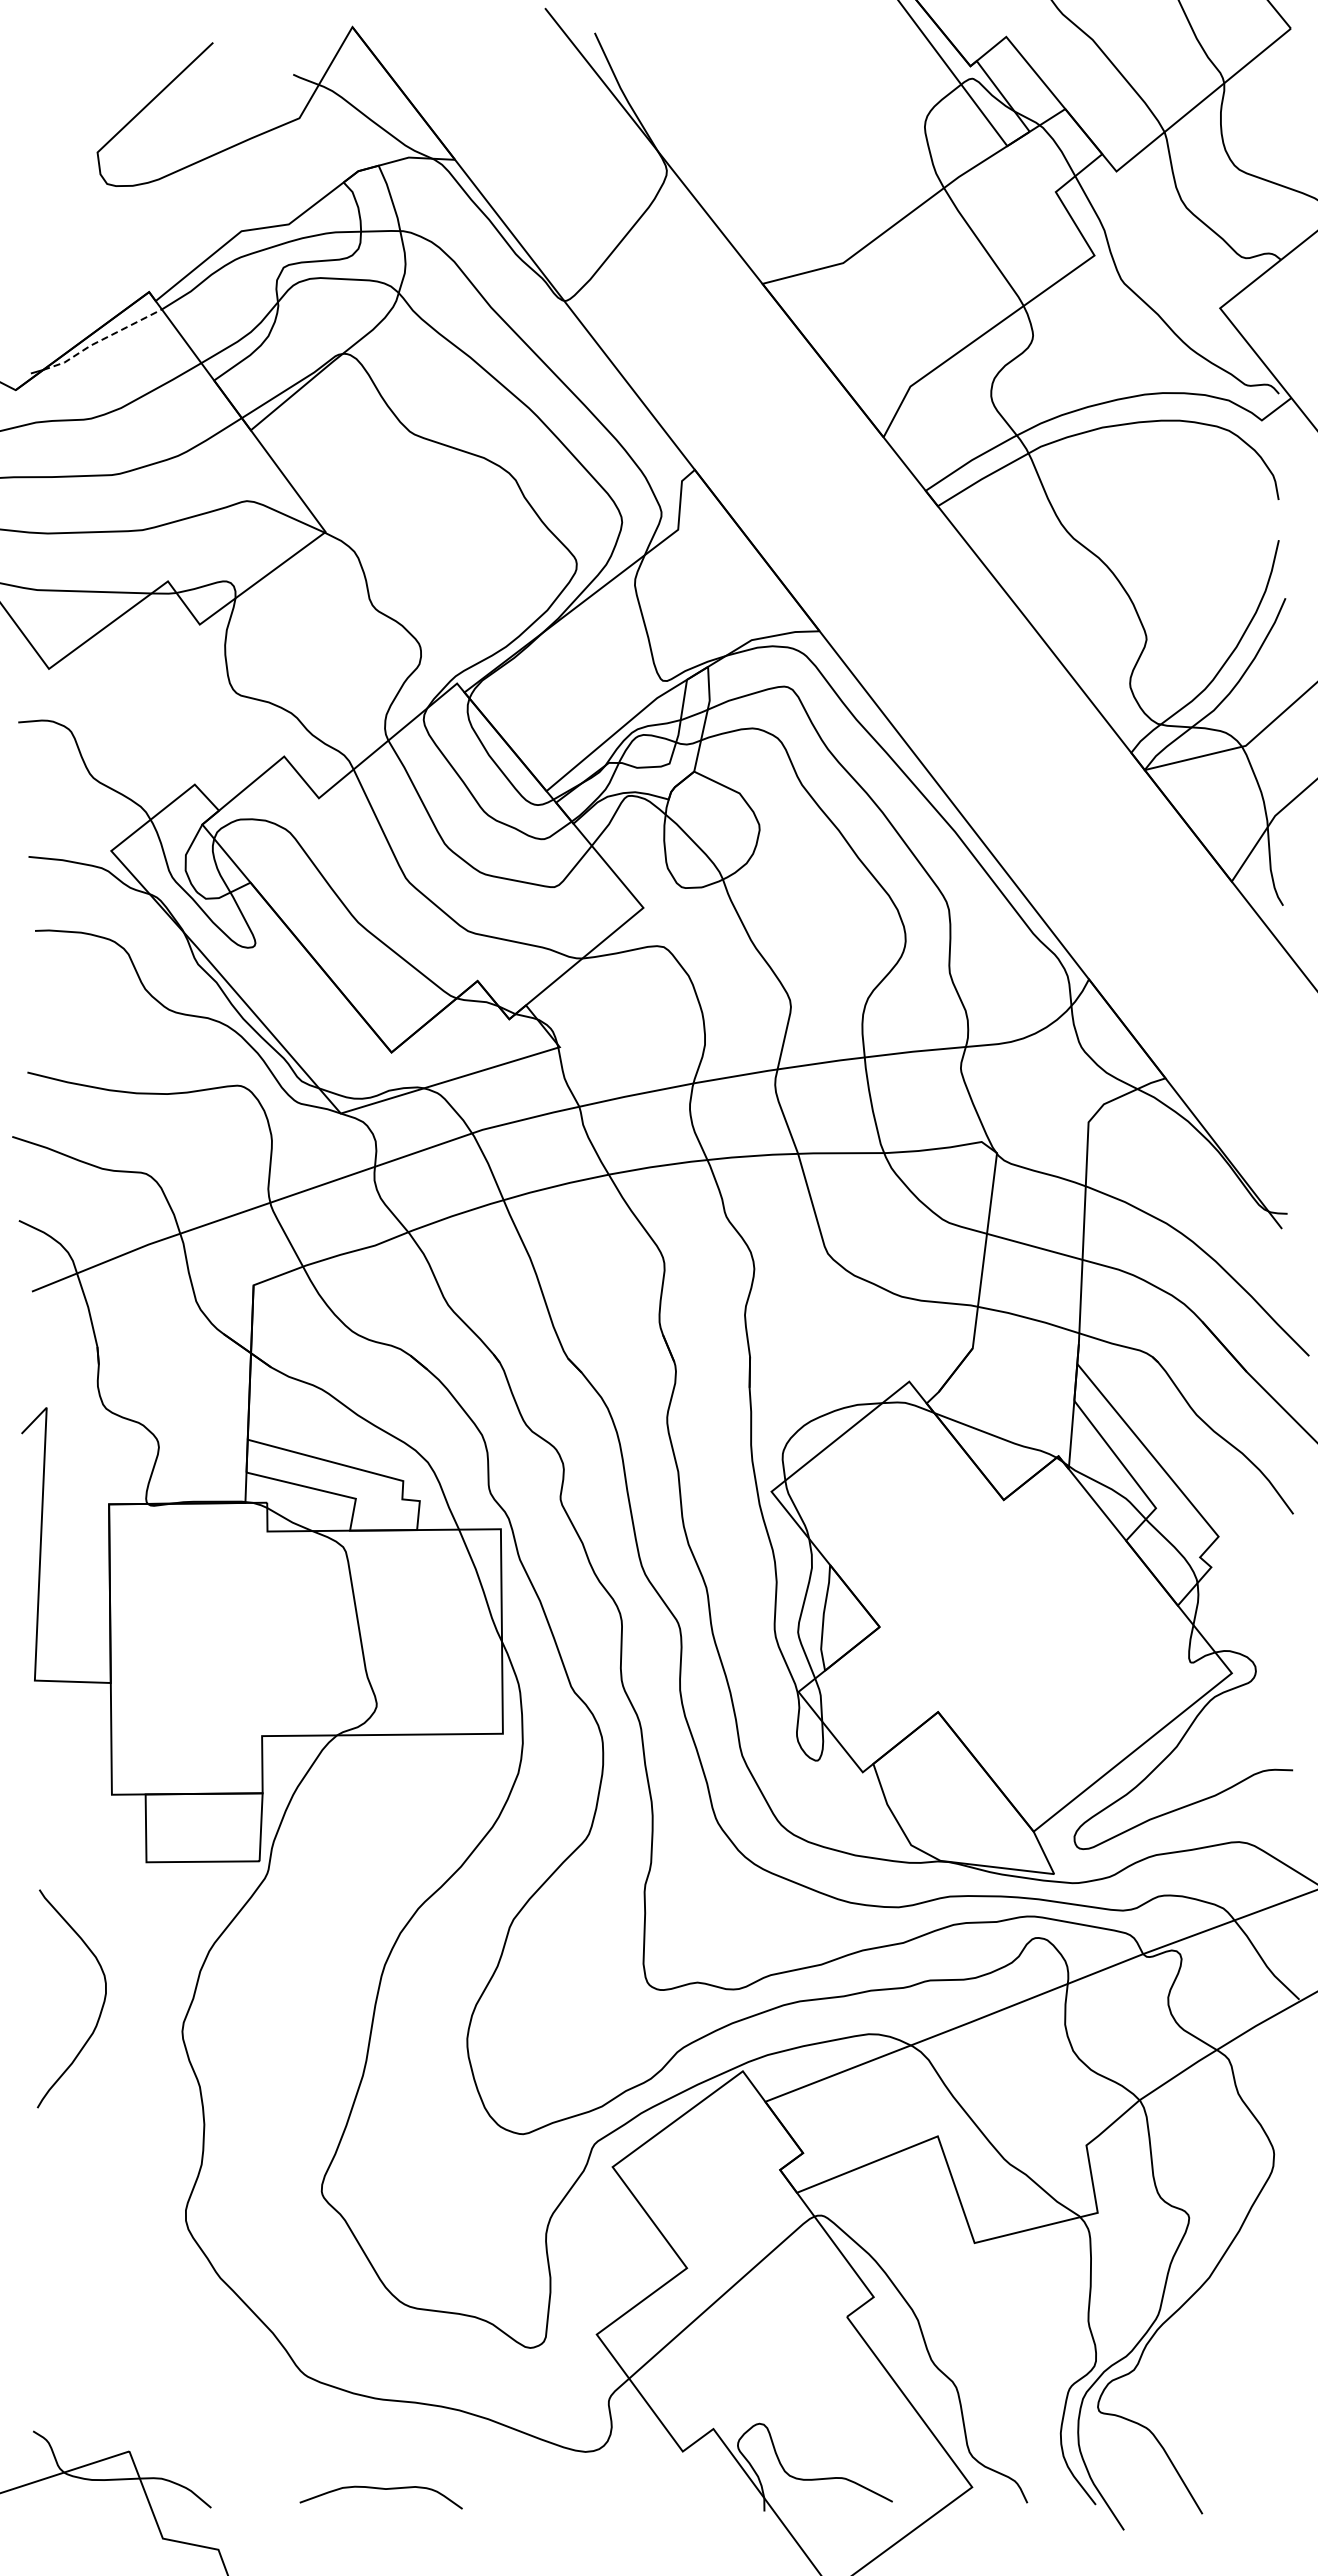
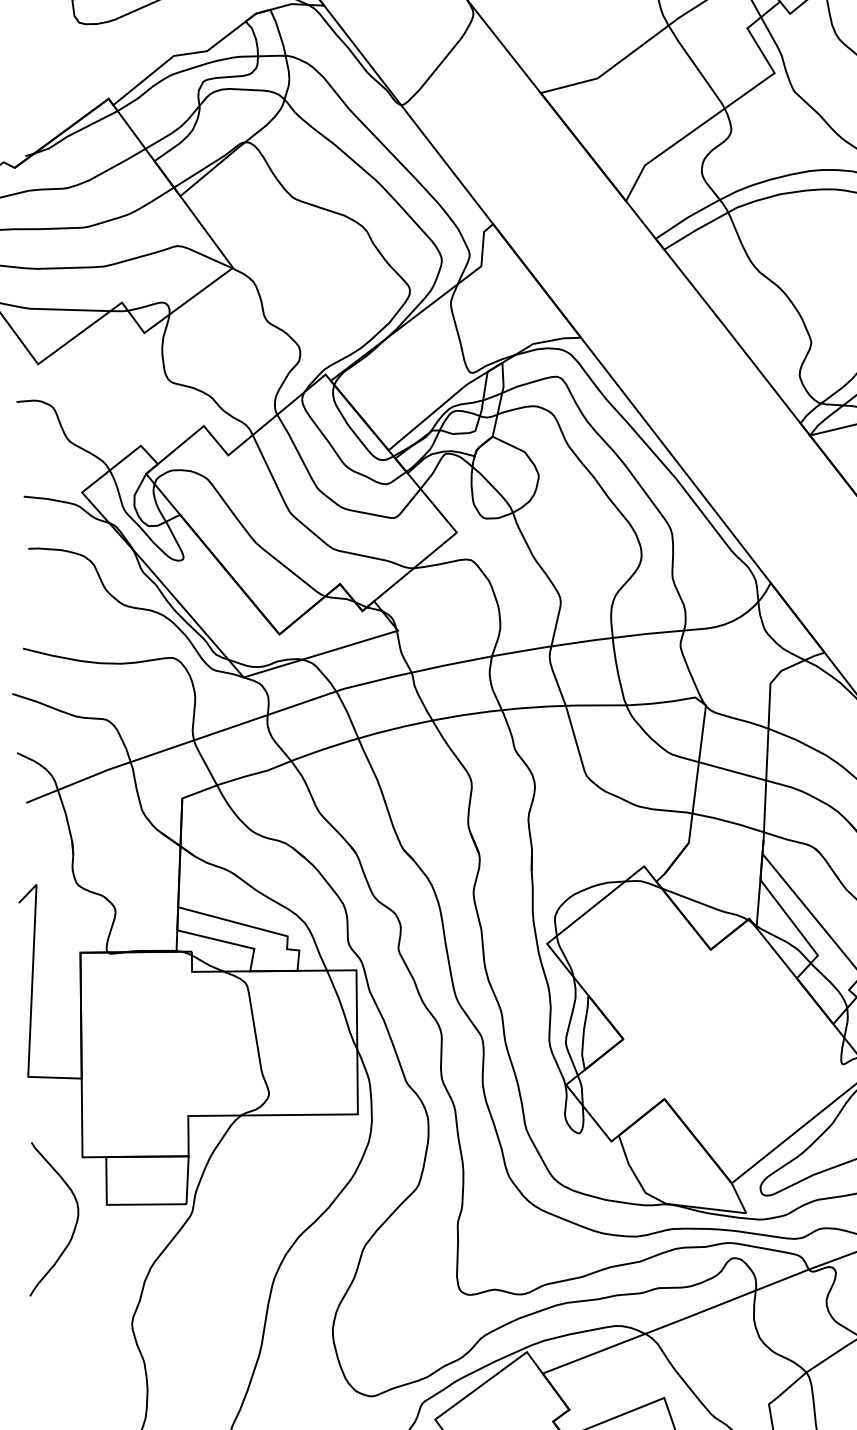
line: (101, 340) -> (75, 132), dashed -> solid
curve: (101, 2007) -> (75, 1225), moved

